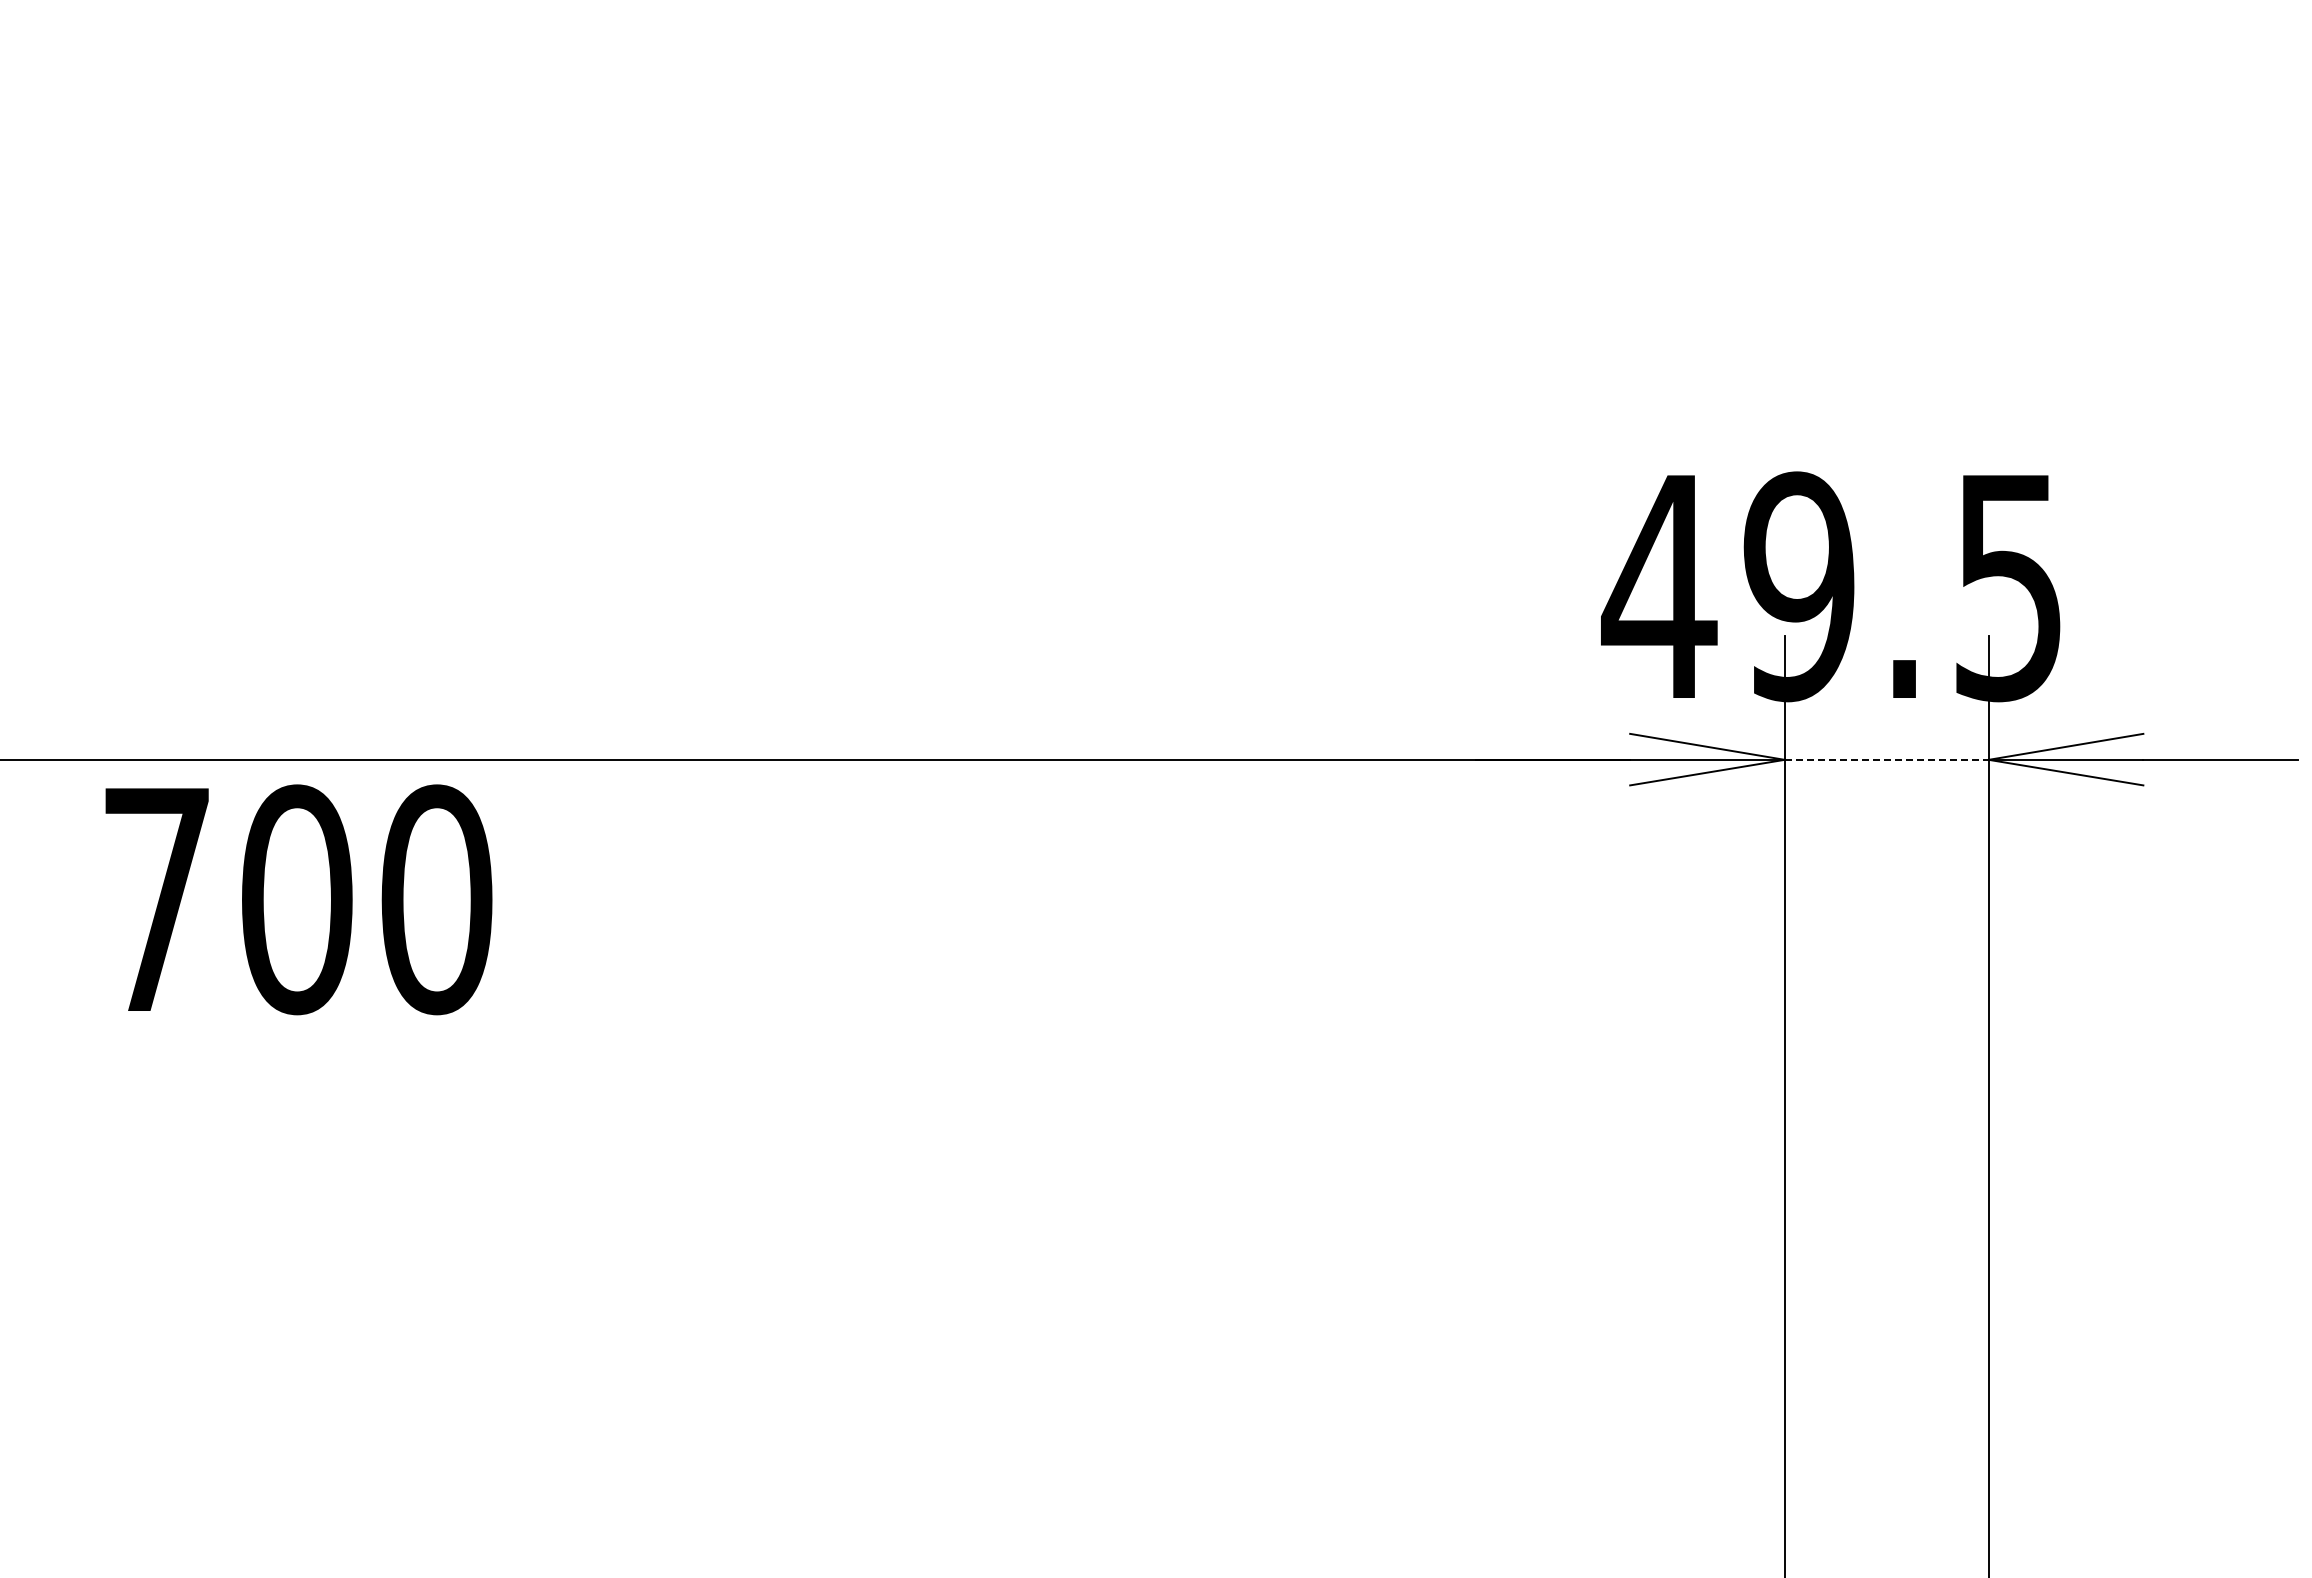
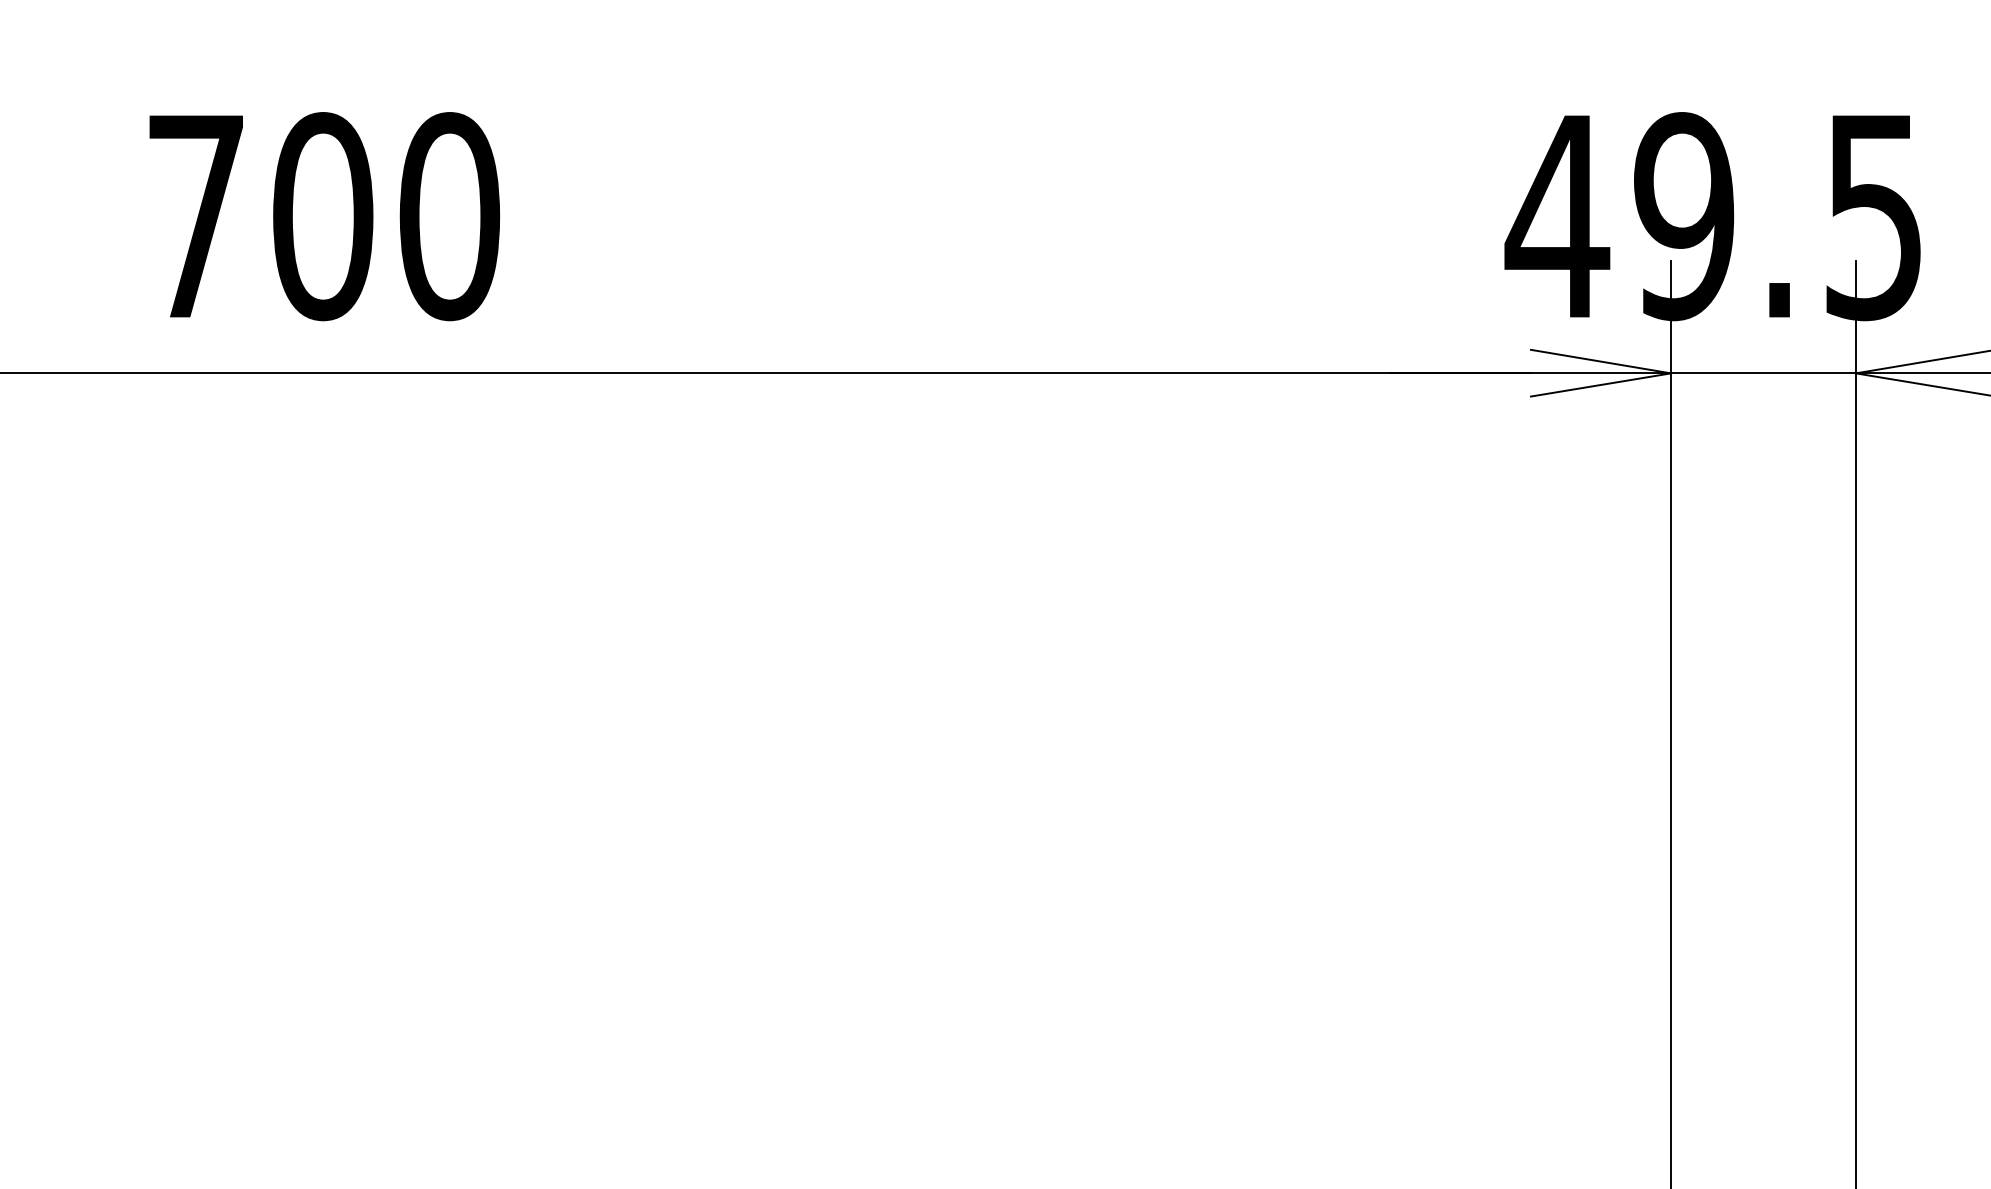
line: (1887, 759) -> (1764, 373), dashed -> solid
text: (298, 899) -> (324, 216), moved

